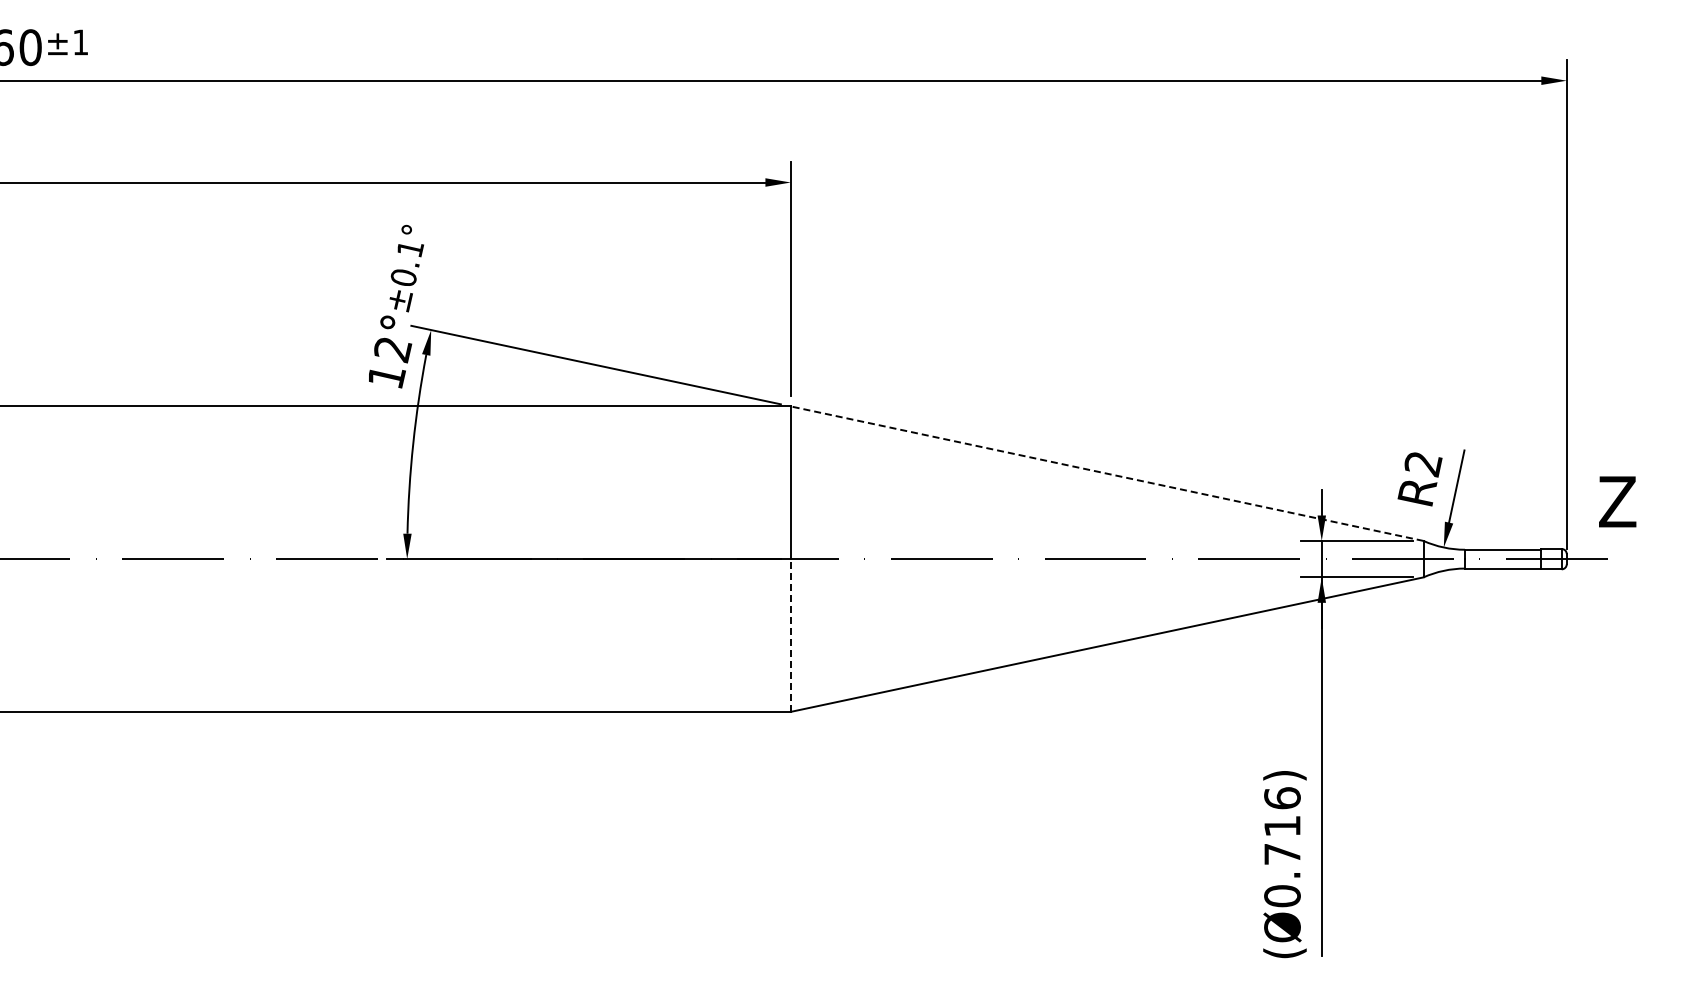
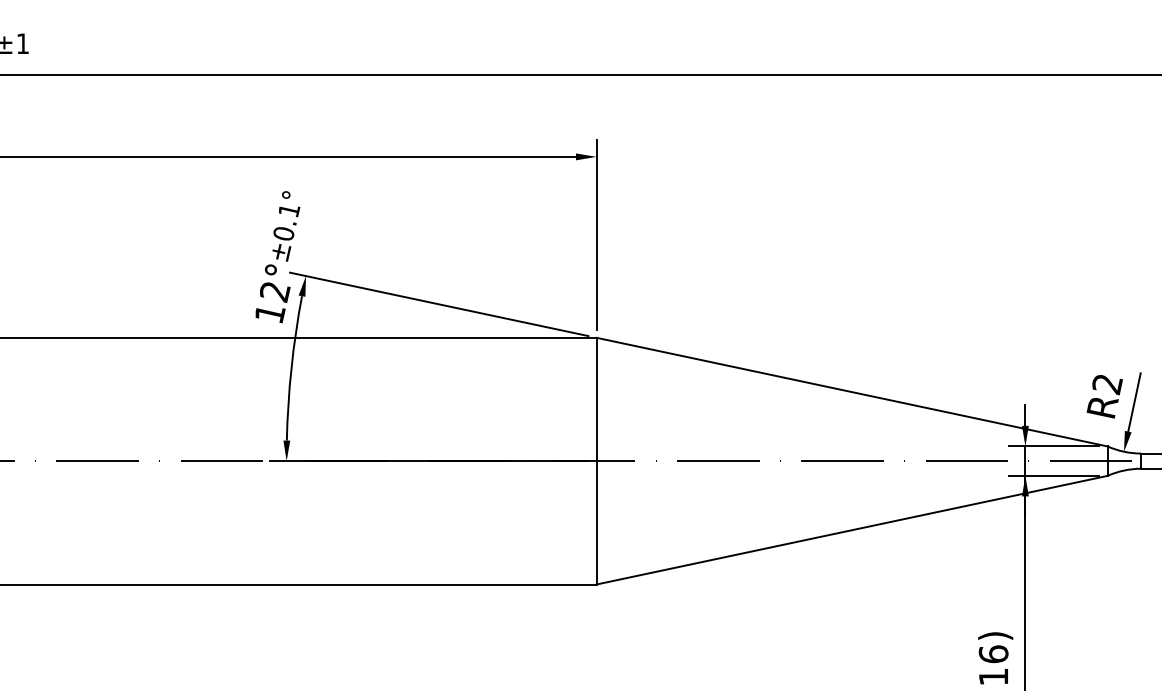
line: (1106, 473) -> (851, 391), dashed -> solid
line: (790, 635) -> (596, 522), dashed -> solid

